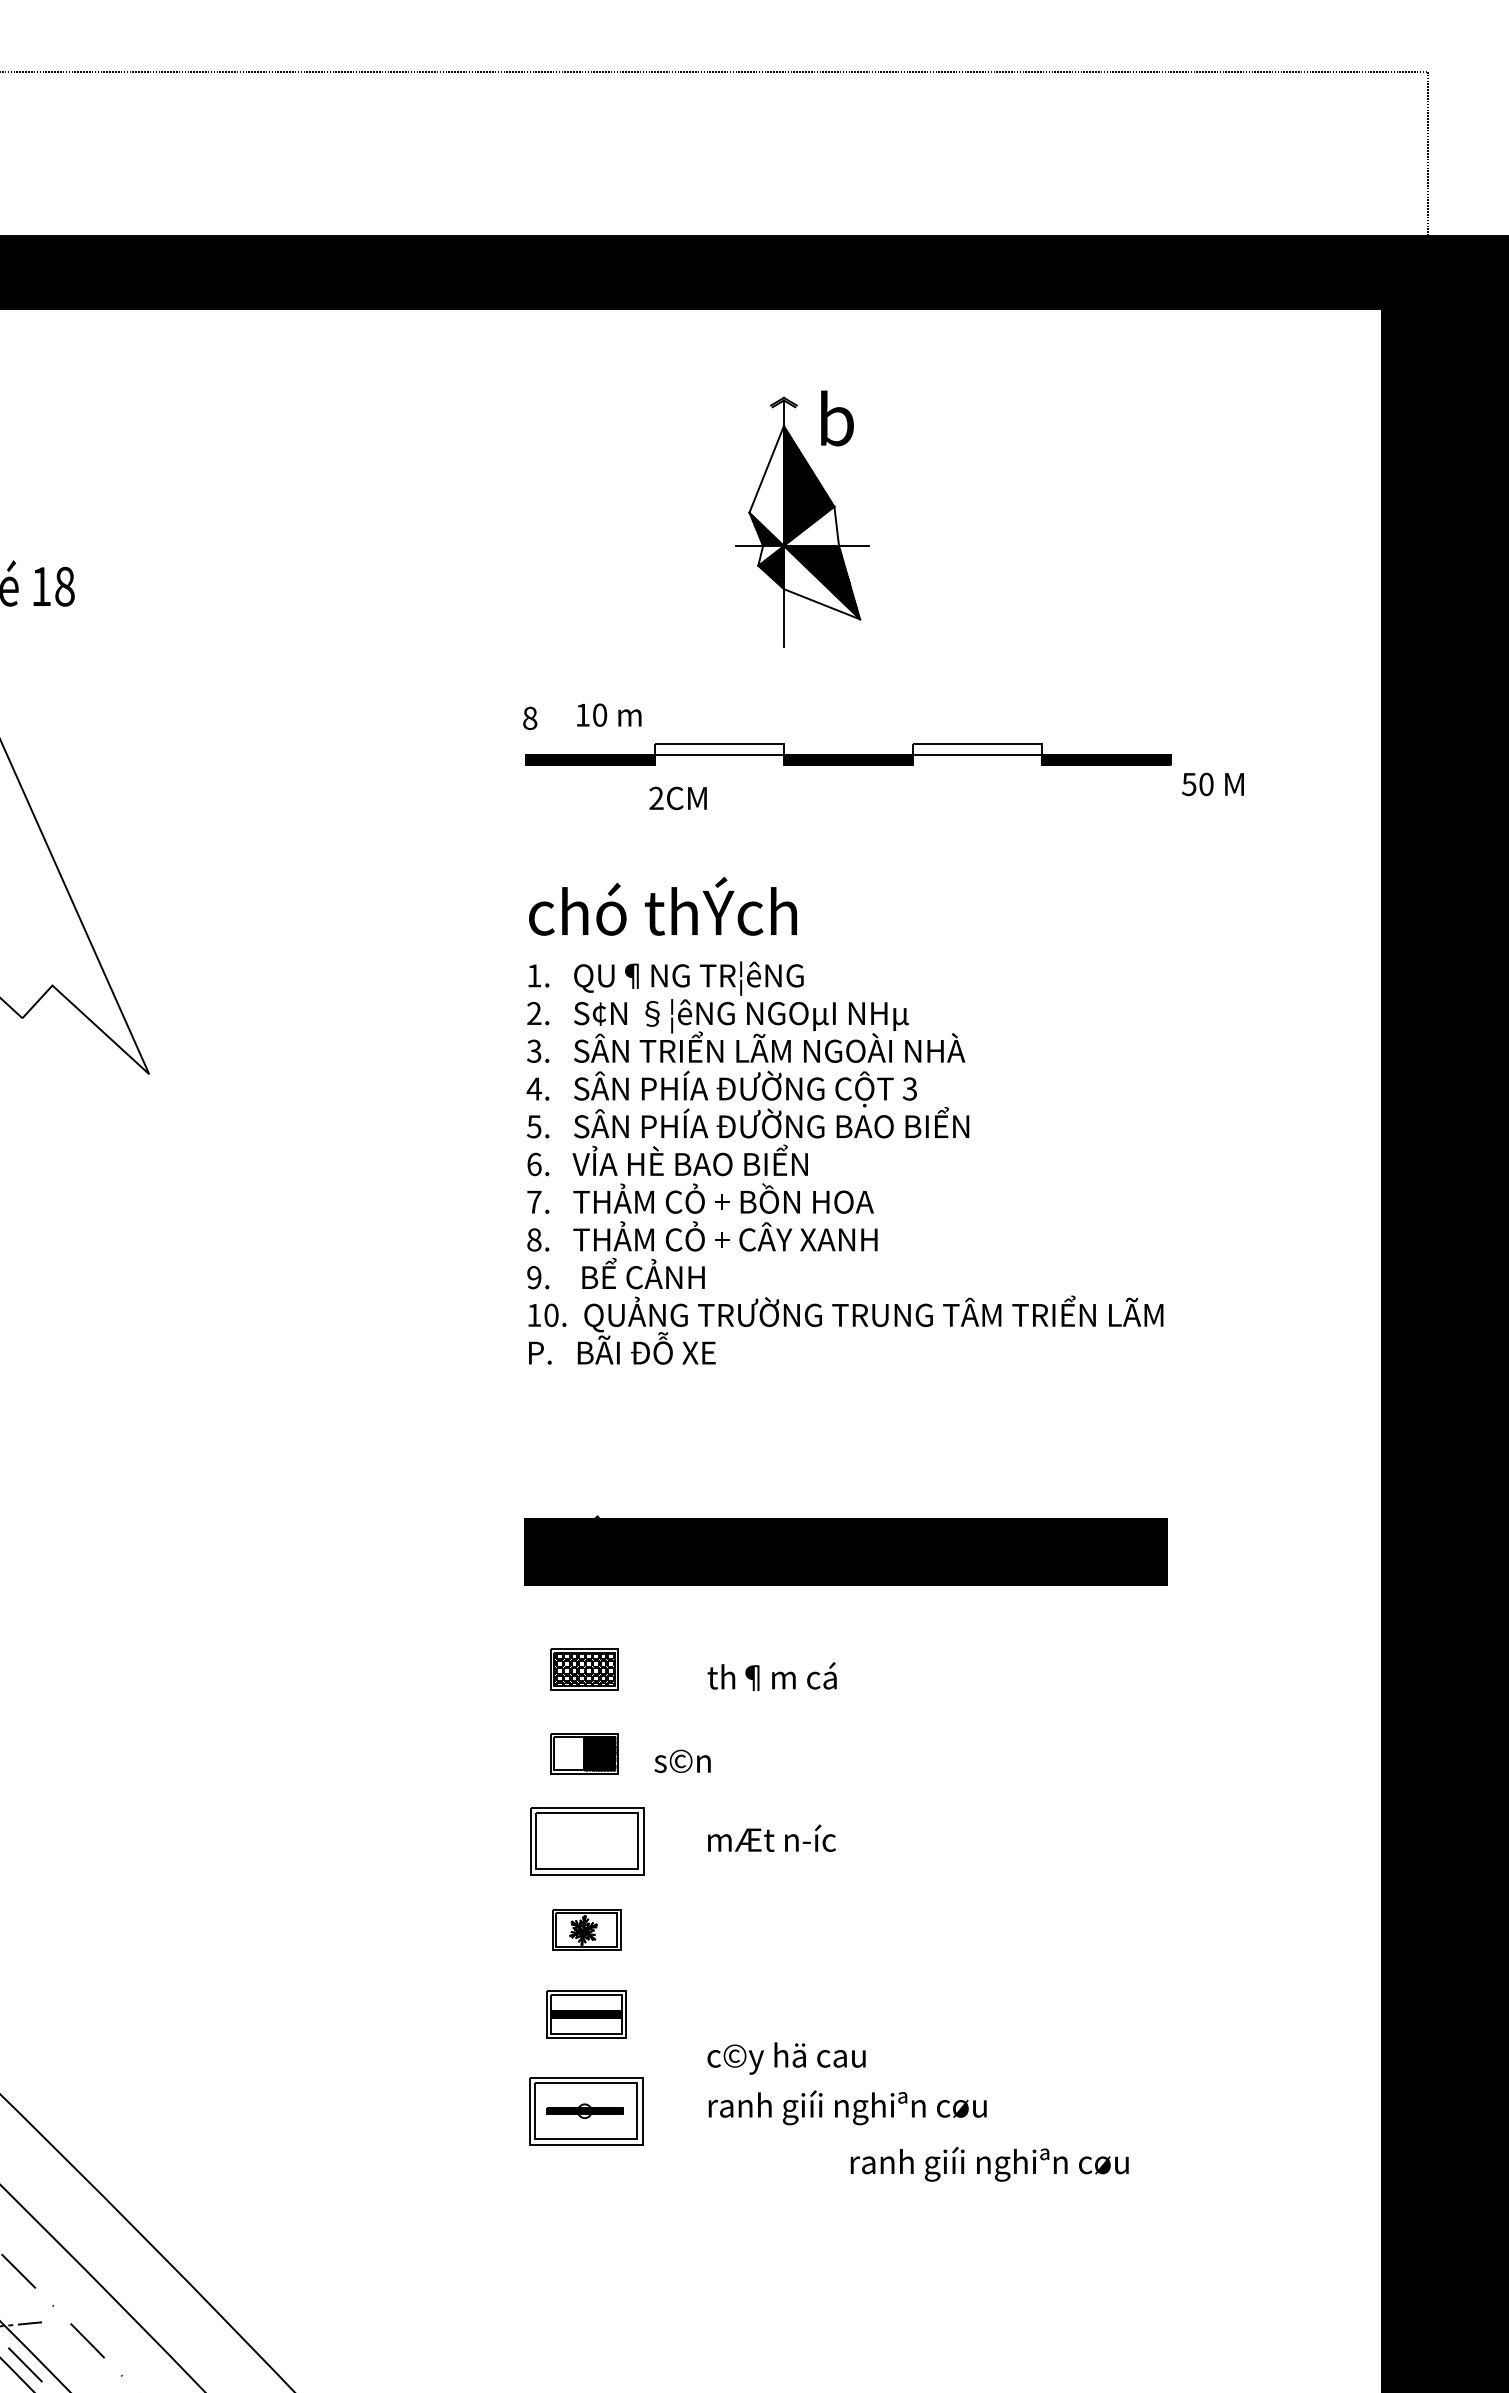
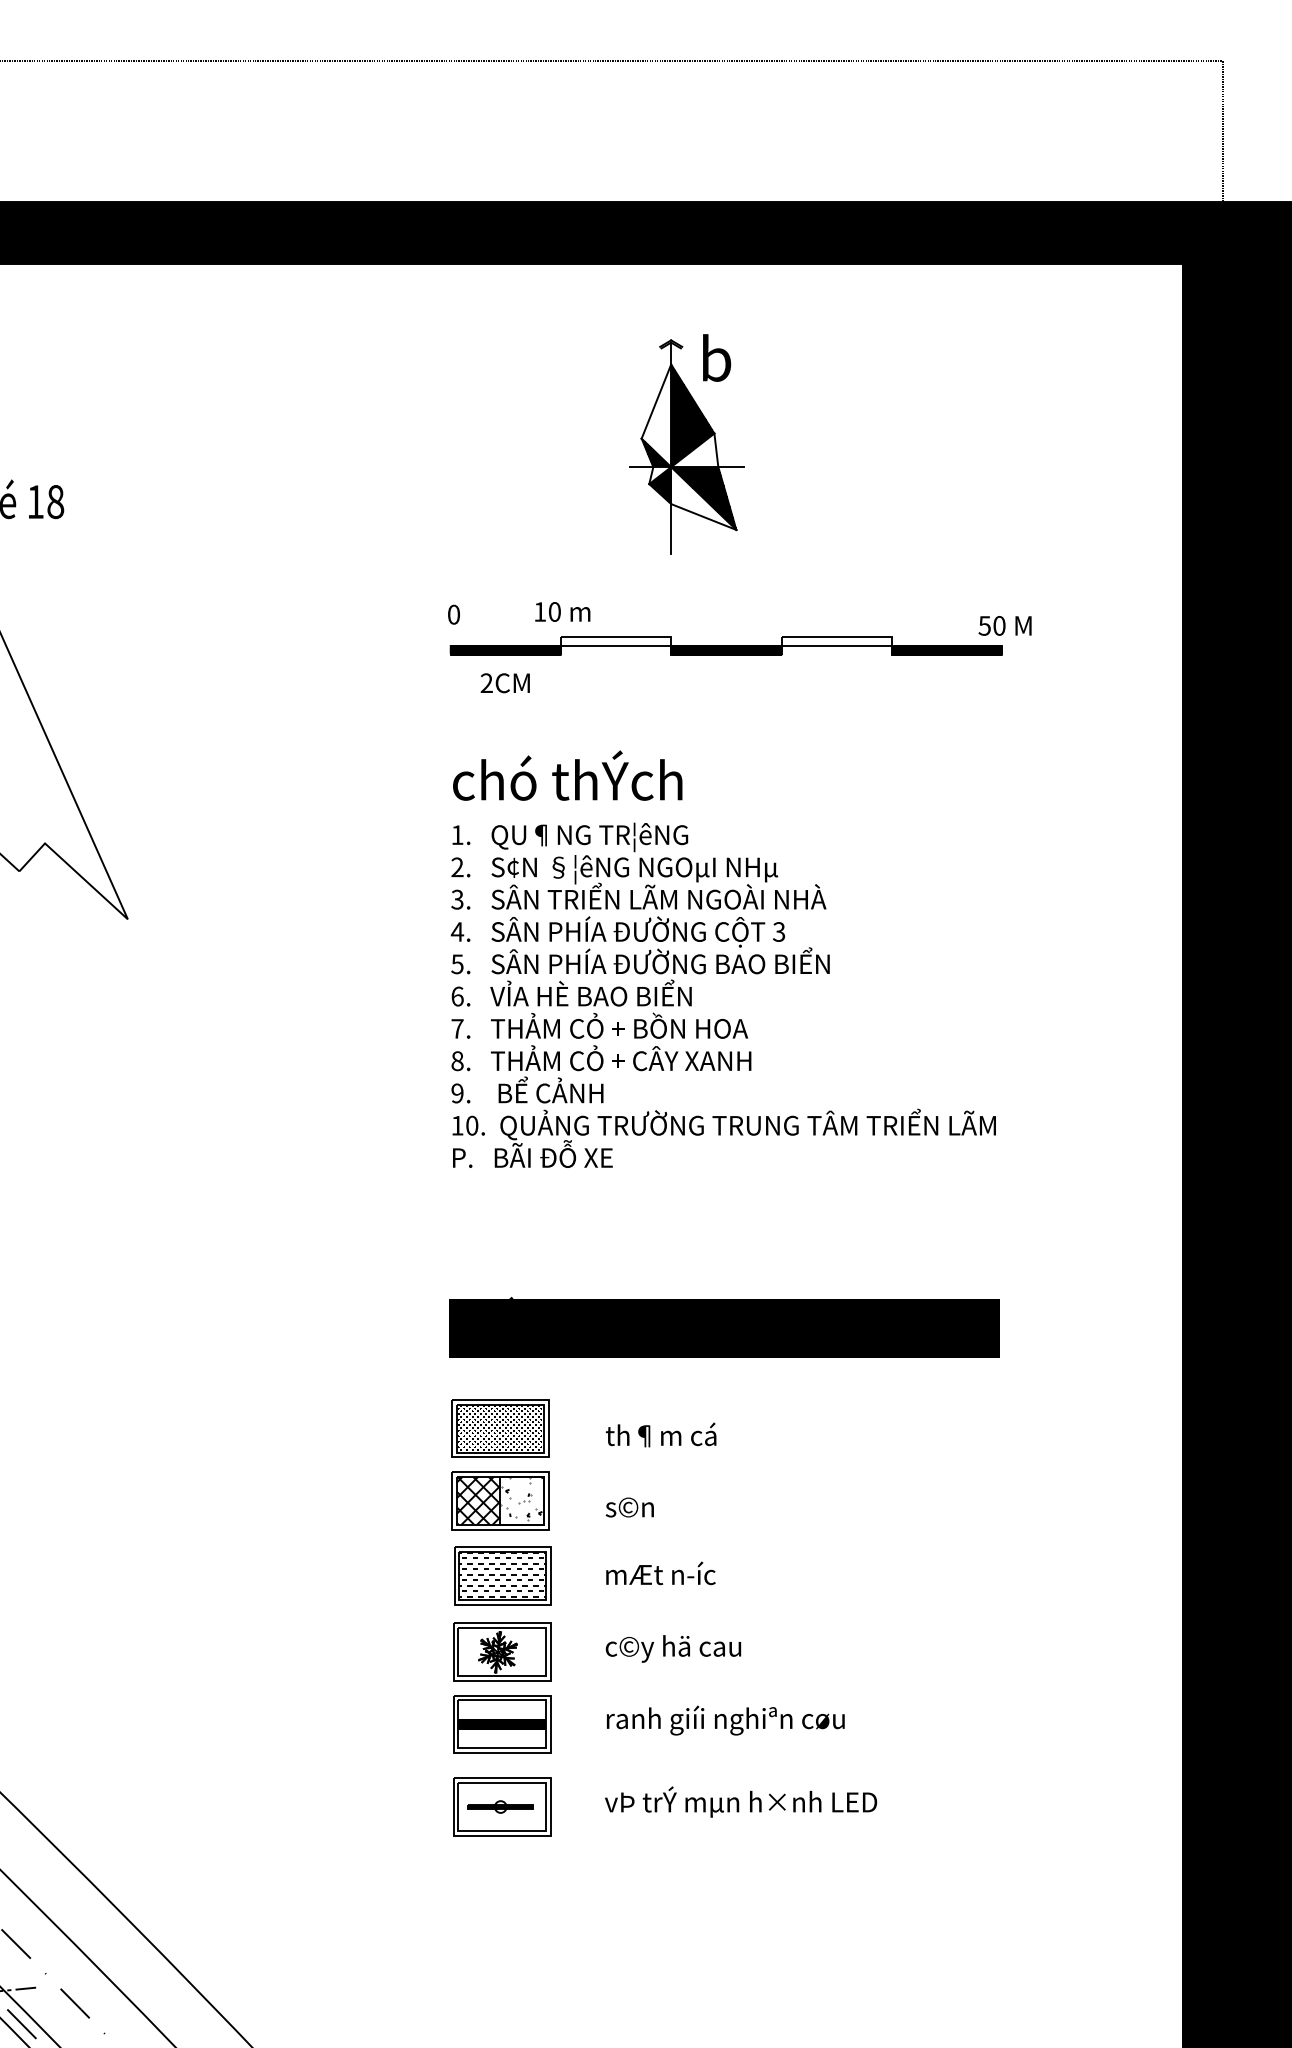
text: (609, 714) -> (562, 611), moved
text: (530, 718) -> (454, 614), 8 -> 0
text: (1212, 784) -> (1004, 625), moved
text: (677, 798) -> (504, 683), moved
part: (584, 1669) -> (500, 1428), size x1.67
part: (584, 1753) -> (500, 1500), size x1.67
text: (682, 1760) -> (629, 1506), moved
hatch: (586, 1839) -> (502, 1574), added
part: (586, 1930) -> (502, 1652), size x1.67
part: (586, 2014) -> (502, 1724), size x1.43
text: (786, 2058) -> (673, 1648), moved
text: (865, 2106) -> (741, 1802), ranh giíi nghiªn cøu -> vÞ trÝ mµn h×nh LED
text: (989, 2163) -> (725, 1719), moved

